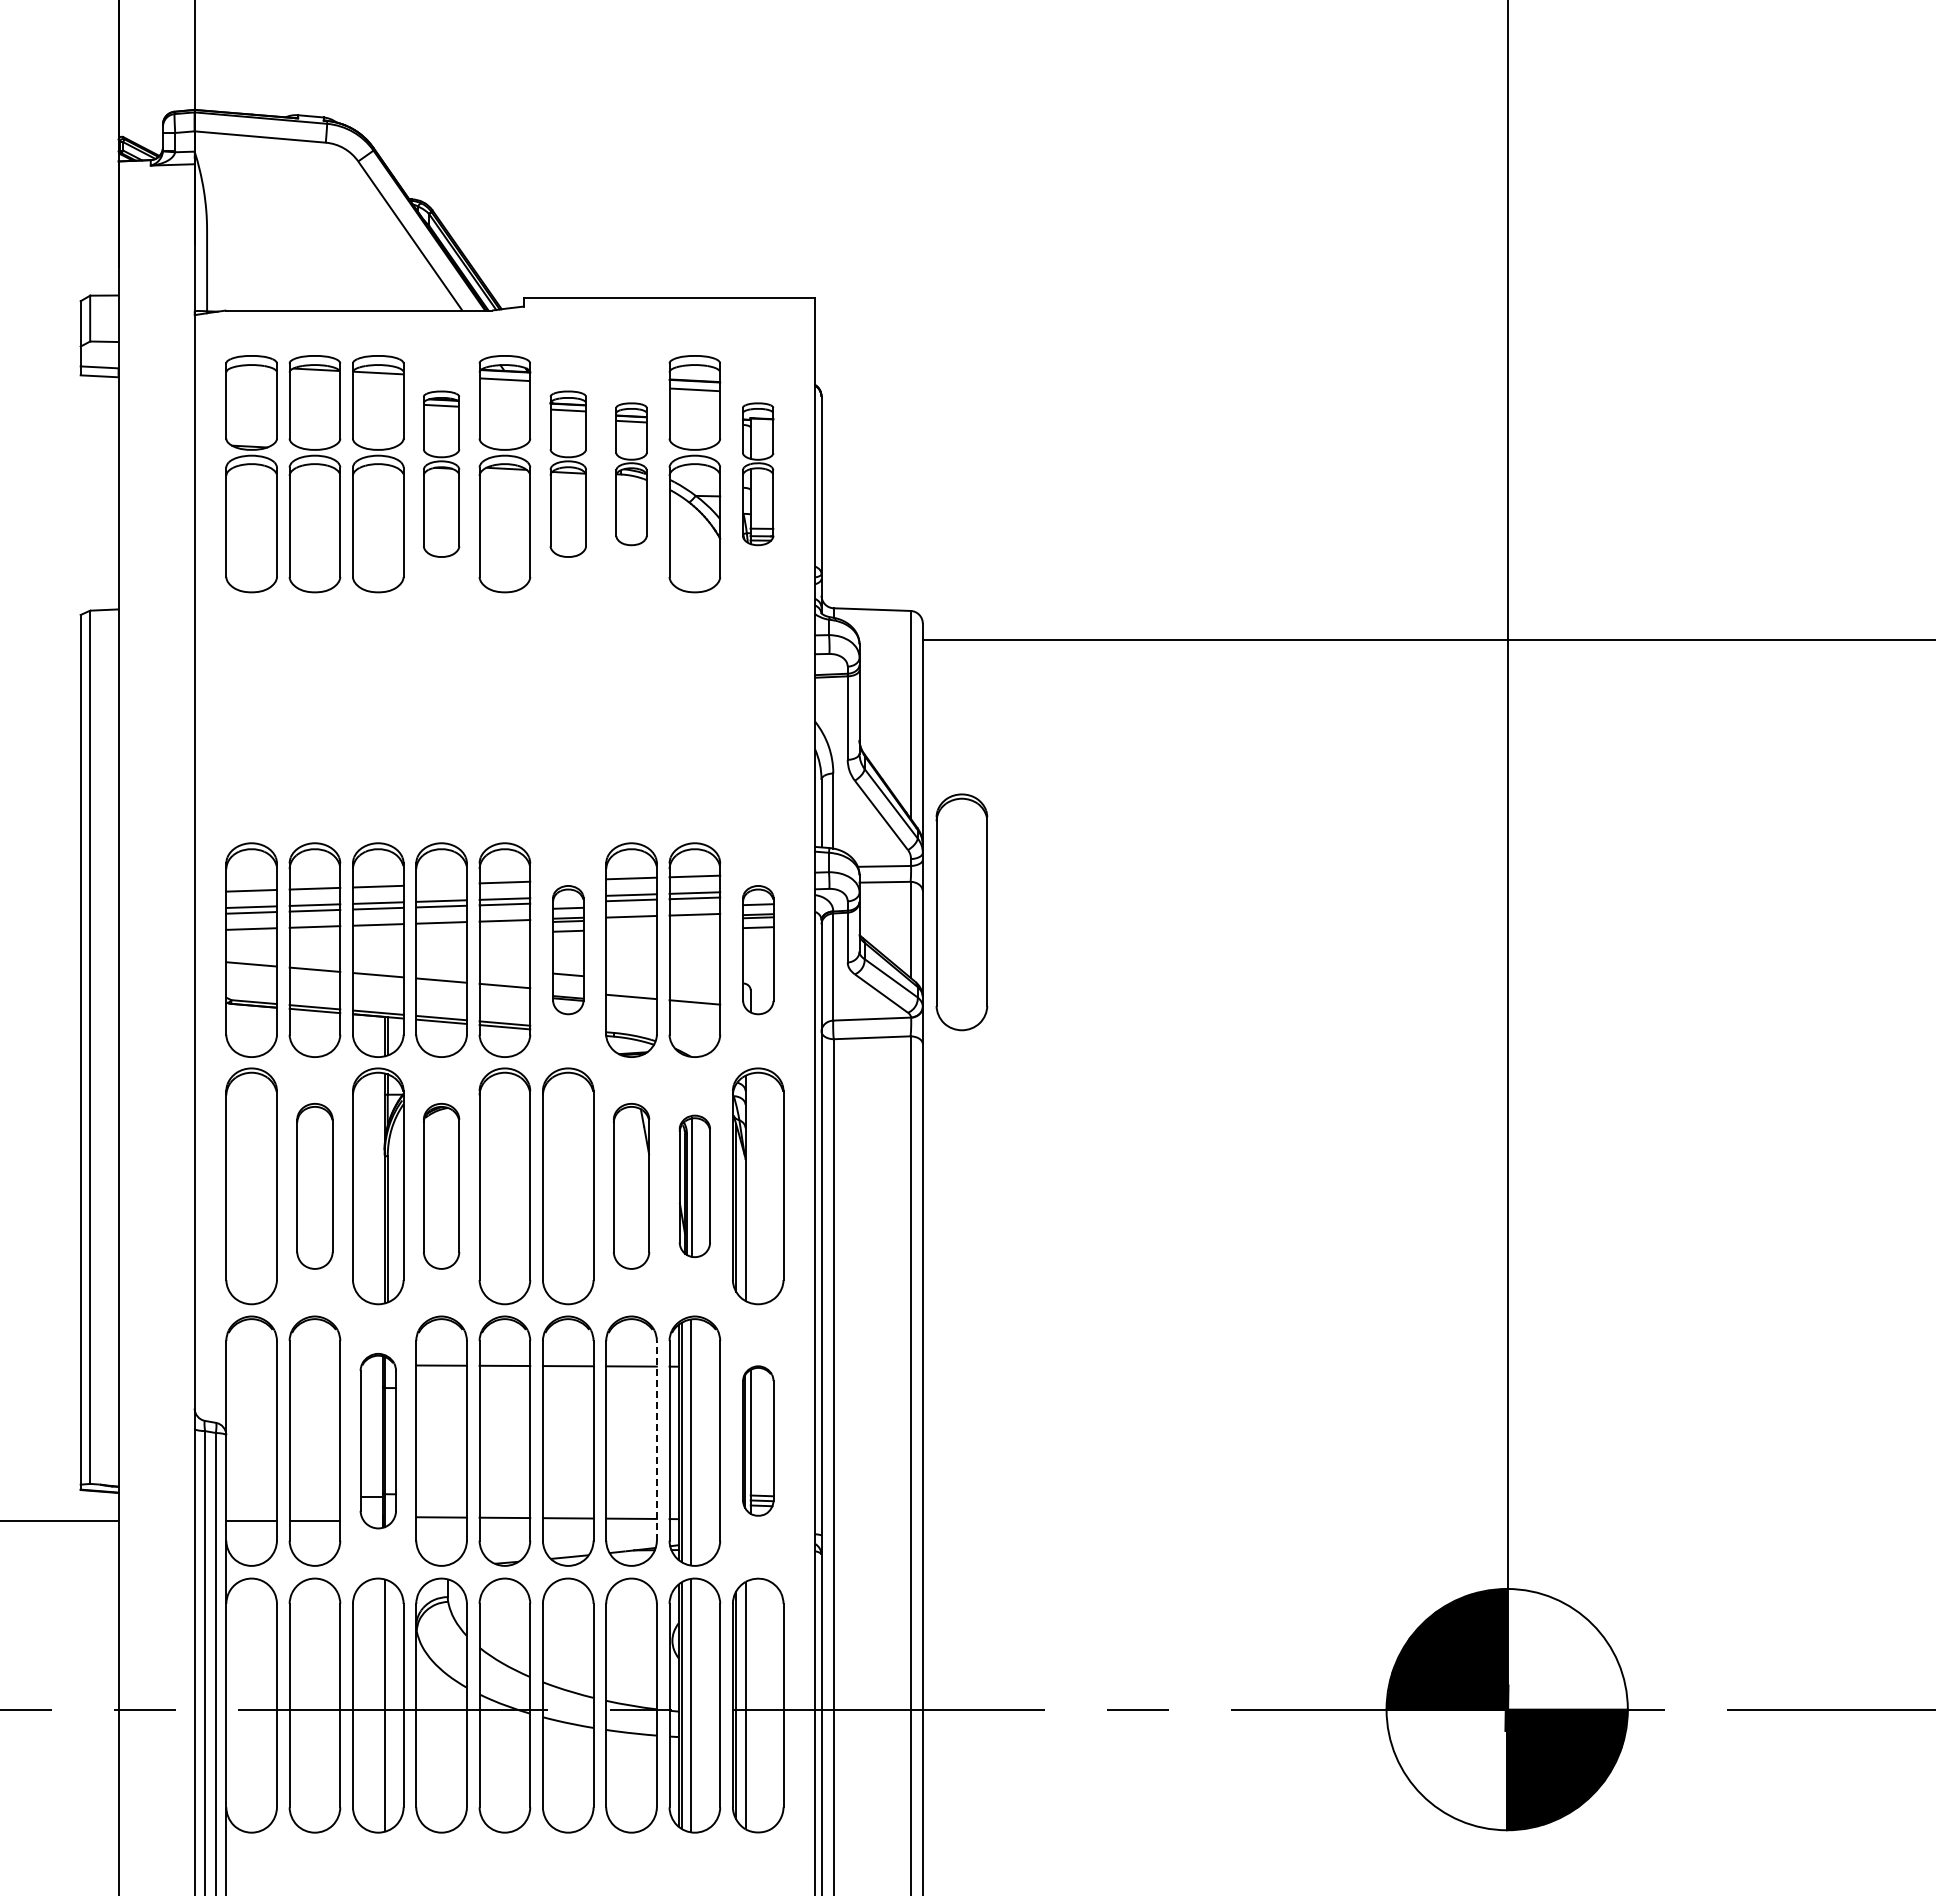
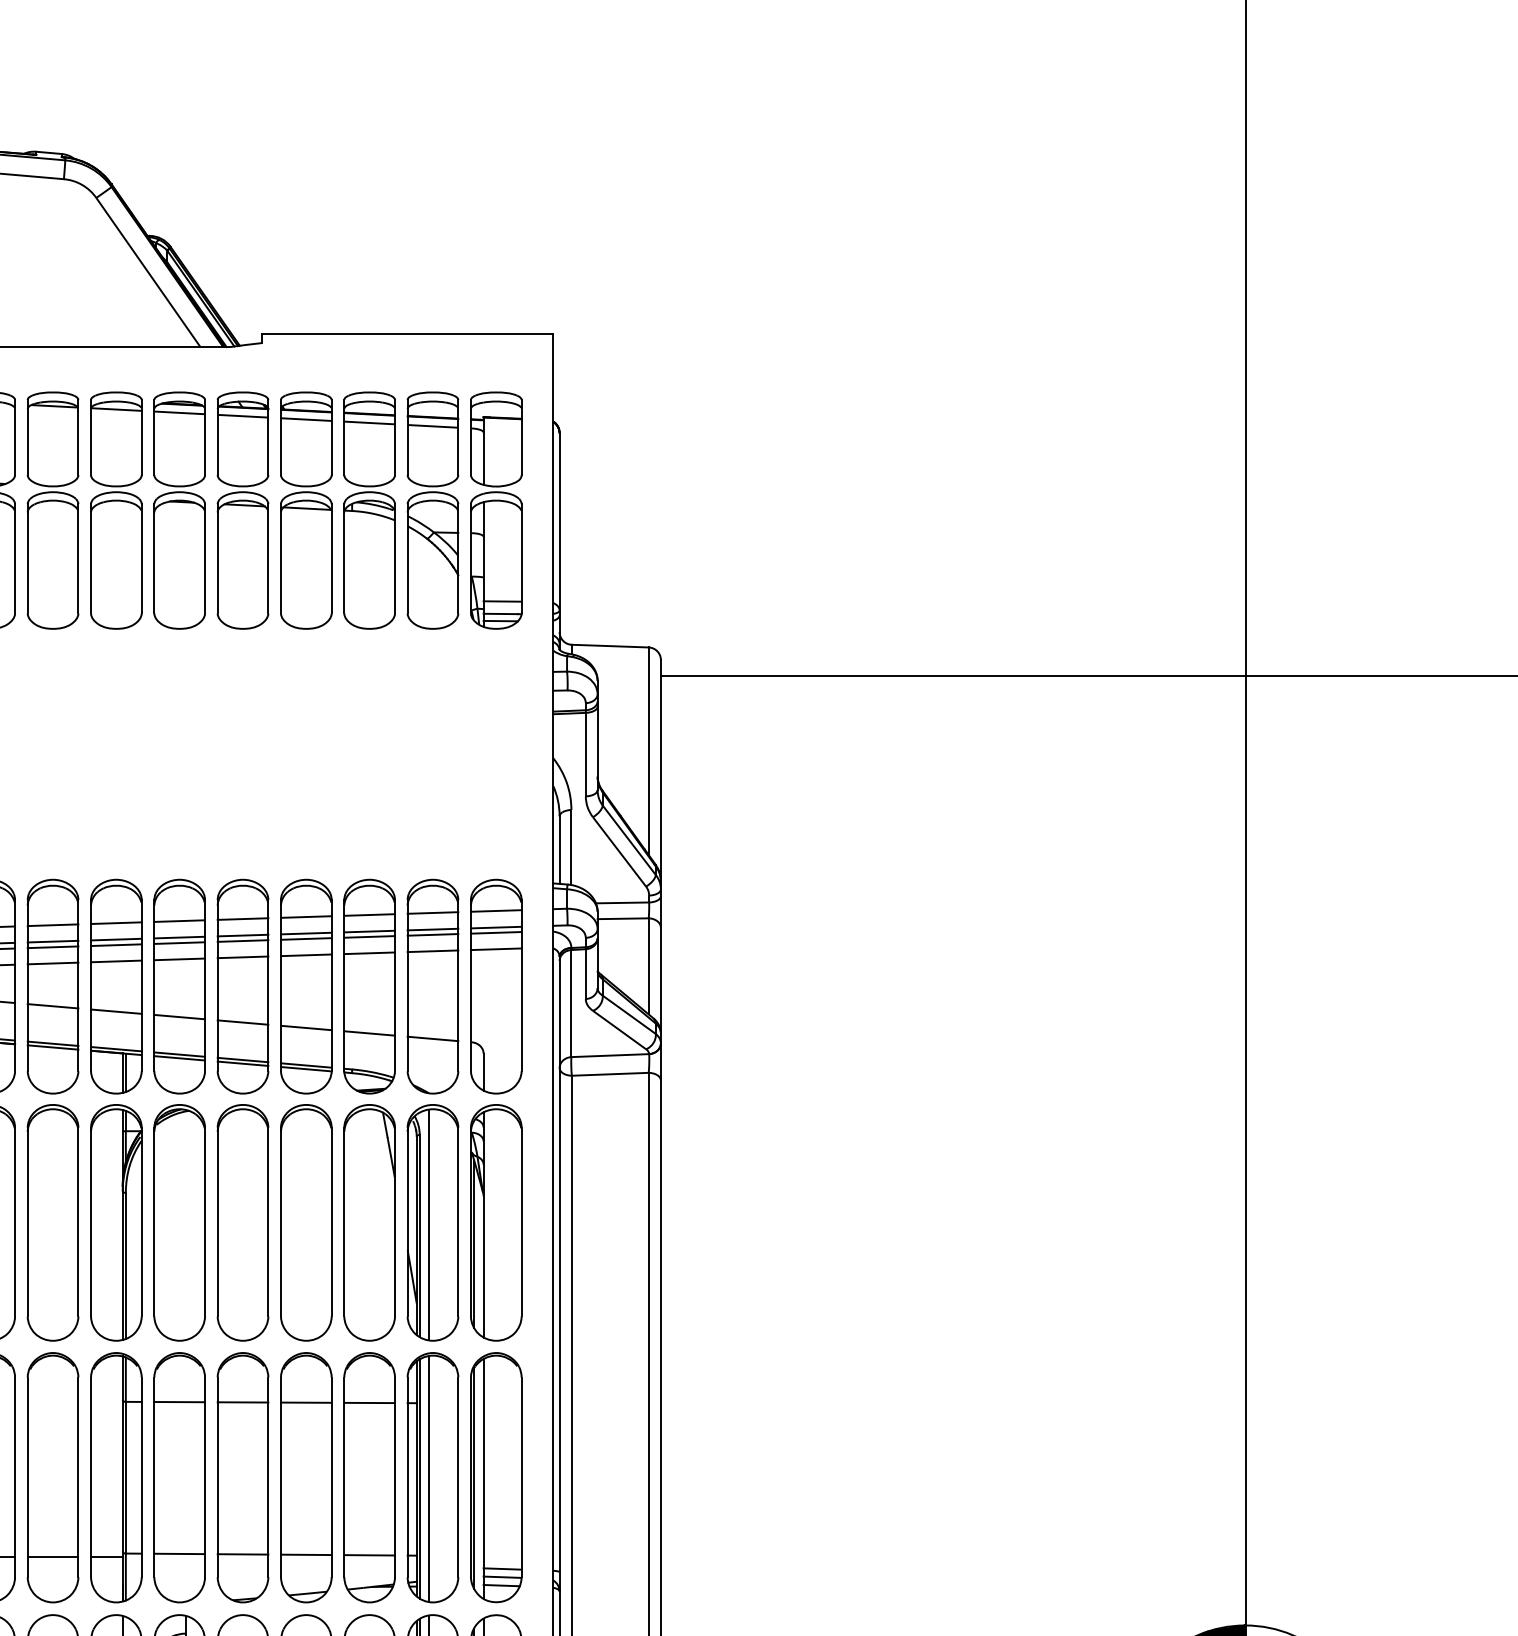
part: (441, 474) -> (179, 511), size x1.43
part: (568, 474) -> (306, 511), size x1.43
part: (631, 474) -> (369, 511), size x1.67
part: (757, 474) -> (495, 511), size x1.67
line: (441, 884) -> (179, 921), added
part: (961, 912) -> (699, 949), removed
part: (568, 949) -> (306, 986), size x1.67
part: (758, 949) -> (496, 986), size x1.67
part: (314, 1186) -> (52, 1223), size x1.43
part: (441, 1186) -> (179, 1223), size x1.43
part: (631, 1186) -> (369, 1223), size x1.43
part: (694, 1186) -> (432, 1223), size x1.67
part: (378, 1440) -> (116, 1477), size x1.43
line: (656, 1440) -> (394, 1477), dashed -> solid
part: (758, 1440) -> (496, 1477), size x1.67

